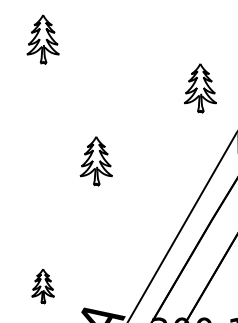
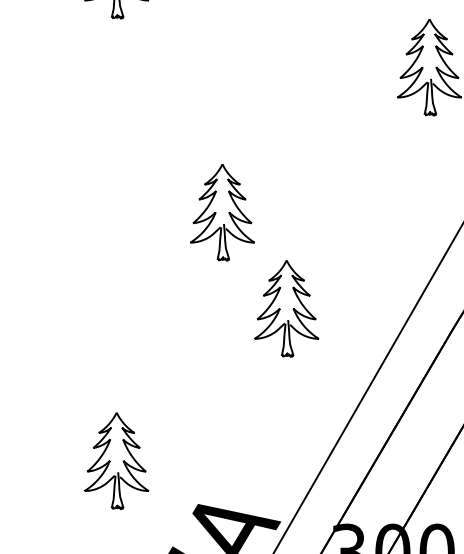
part: (128, 209) -> (286, 308), added
part: (42, 286) -> (115, 462), size x1.43

